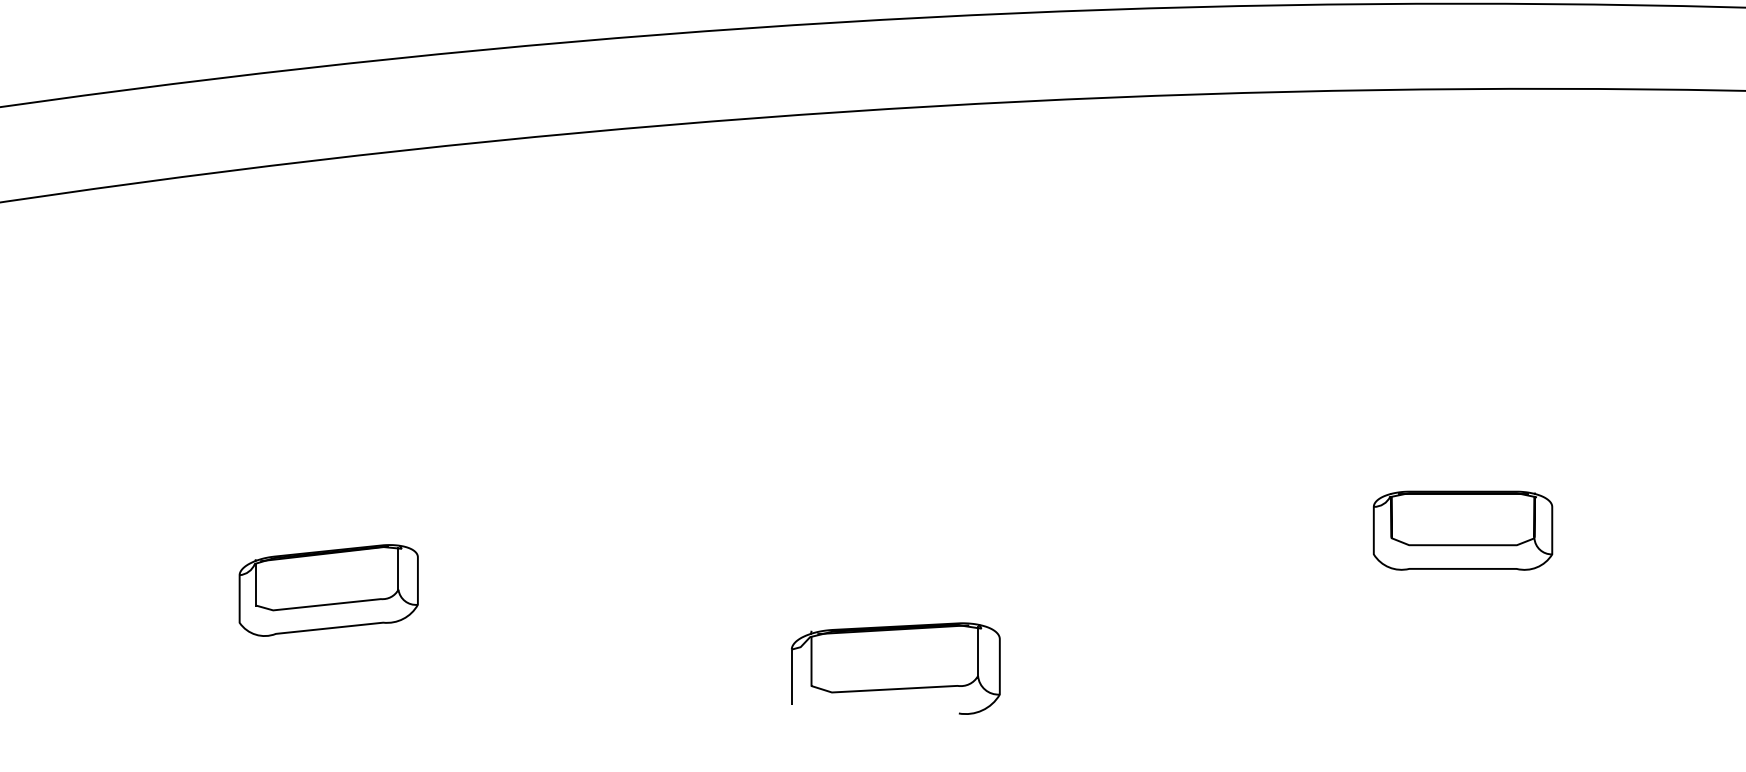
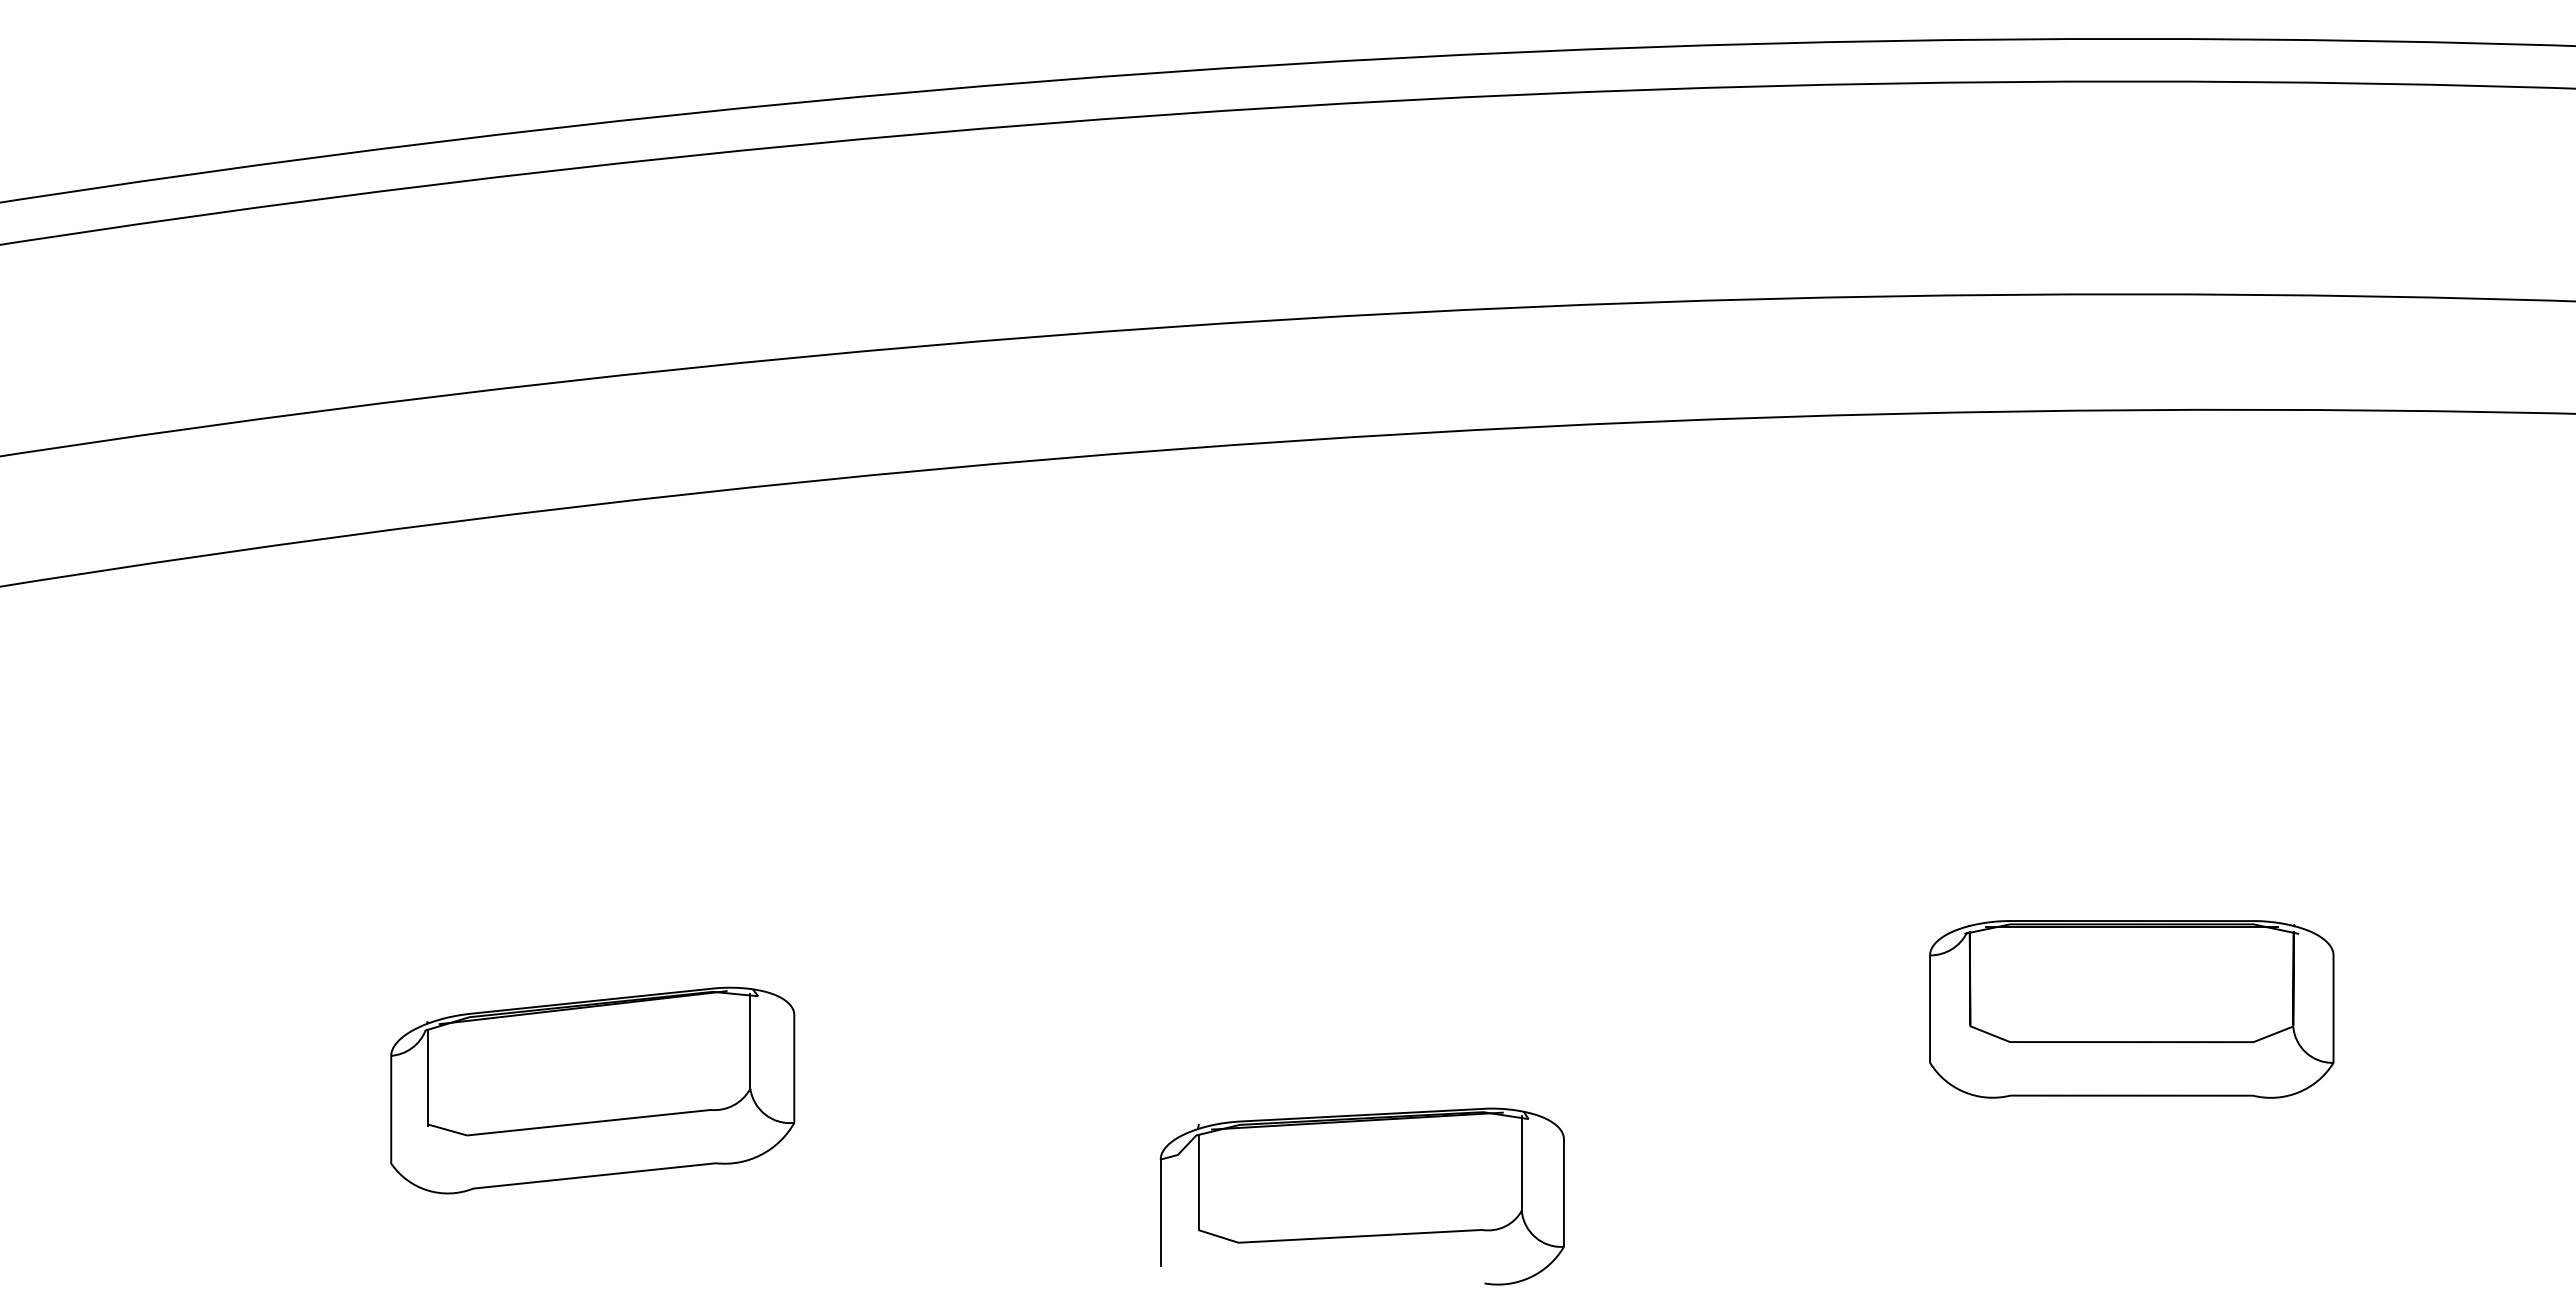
part: (1462, 530) -> (2131, 1009), size x1.67
part: (328, 590) -> (592, 1090), size x1.67
part: (895, 668) -> (1361, 1196), size x1.43

